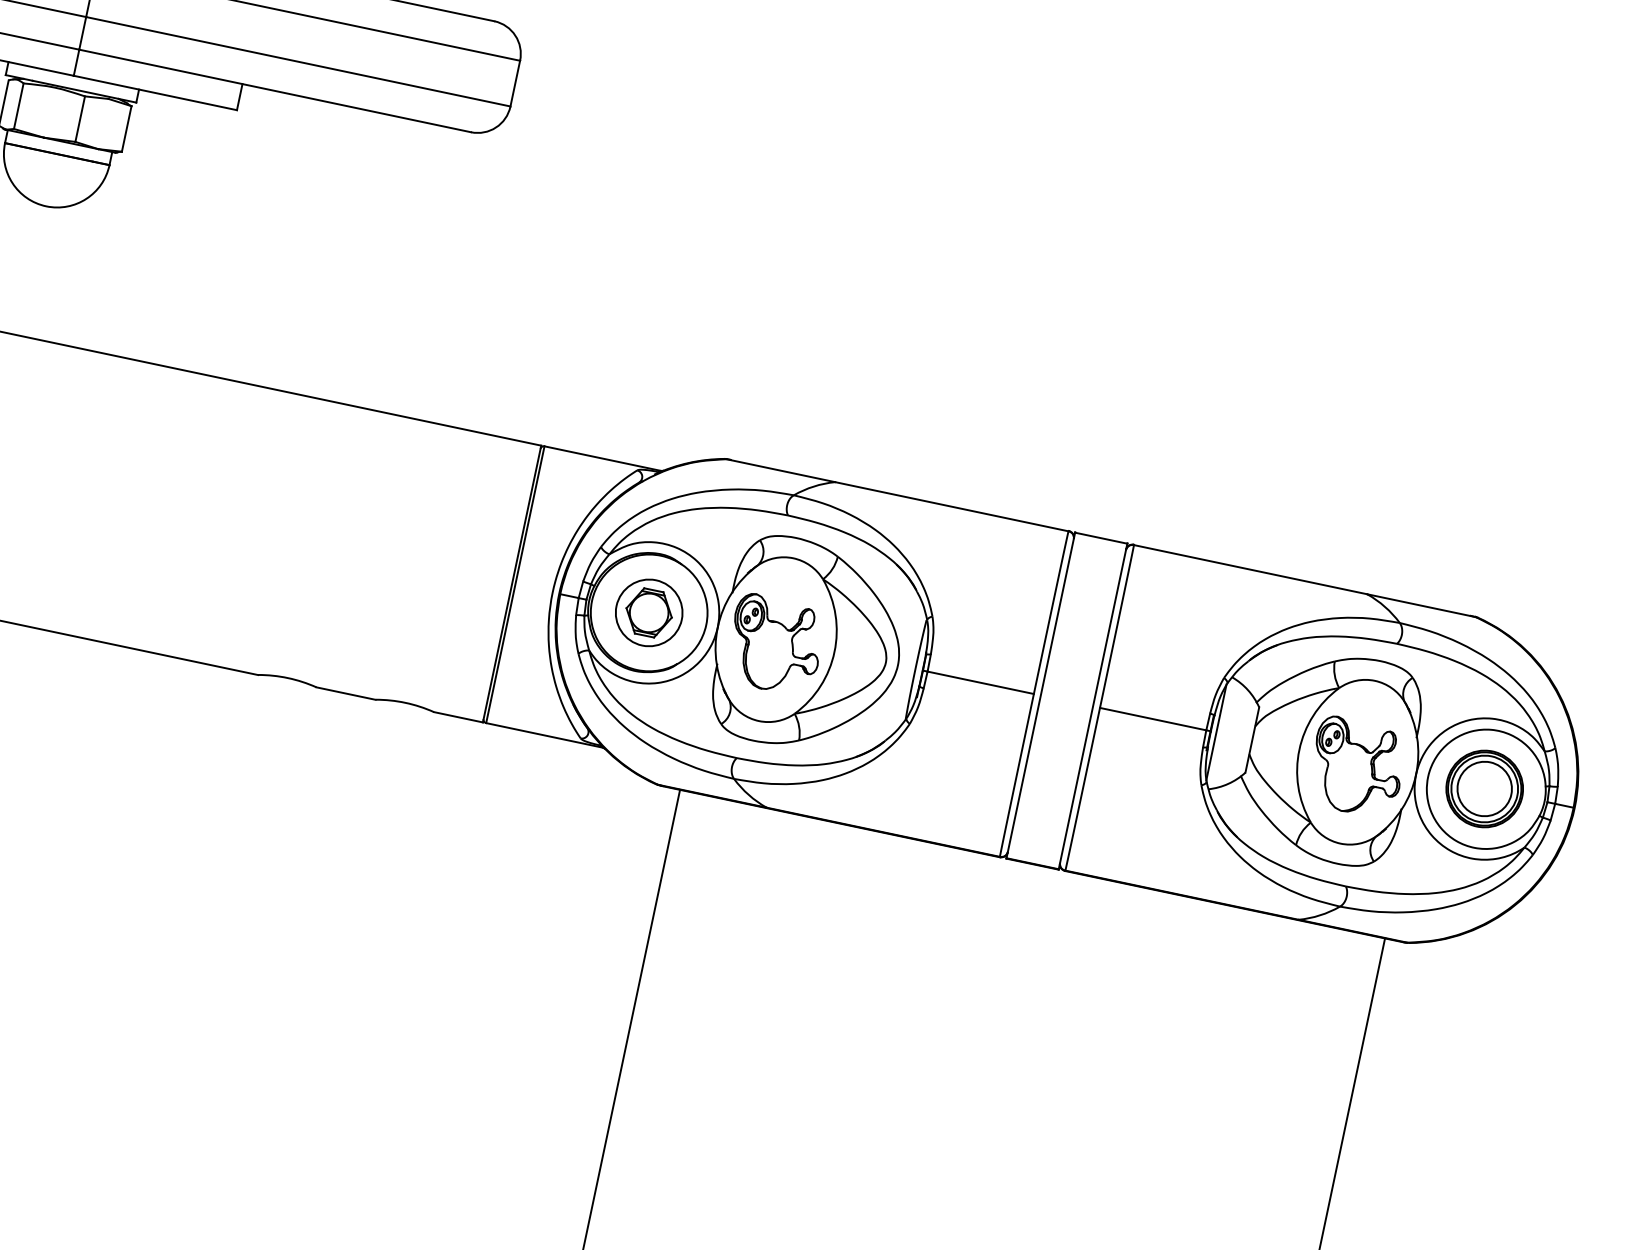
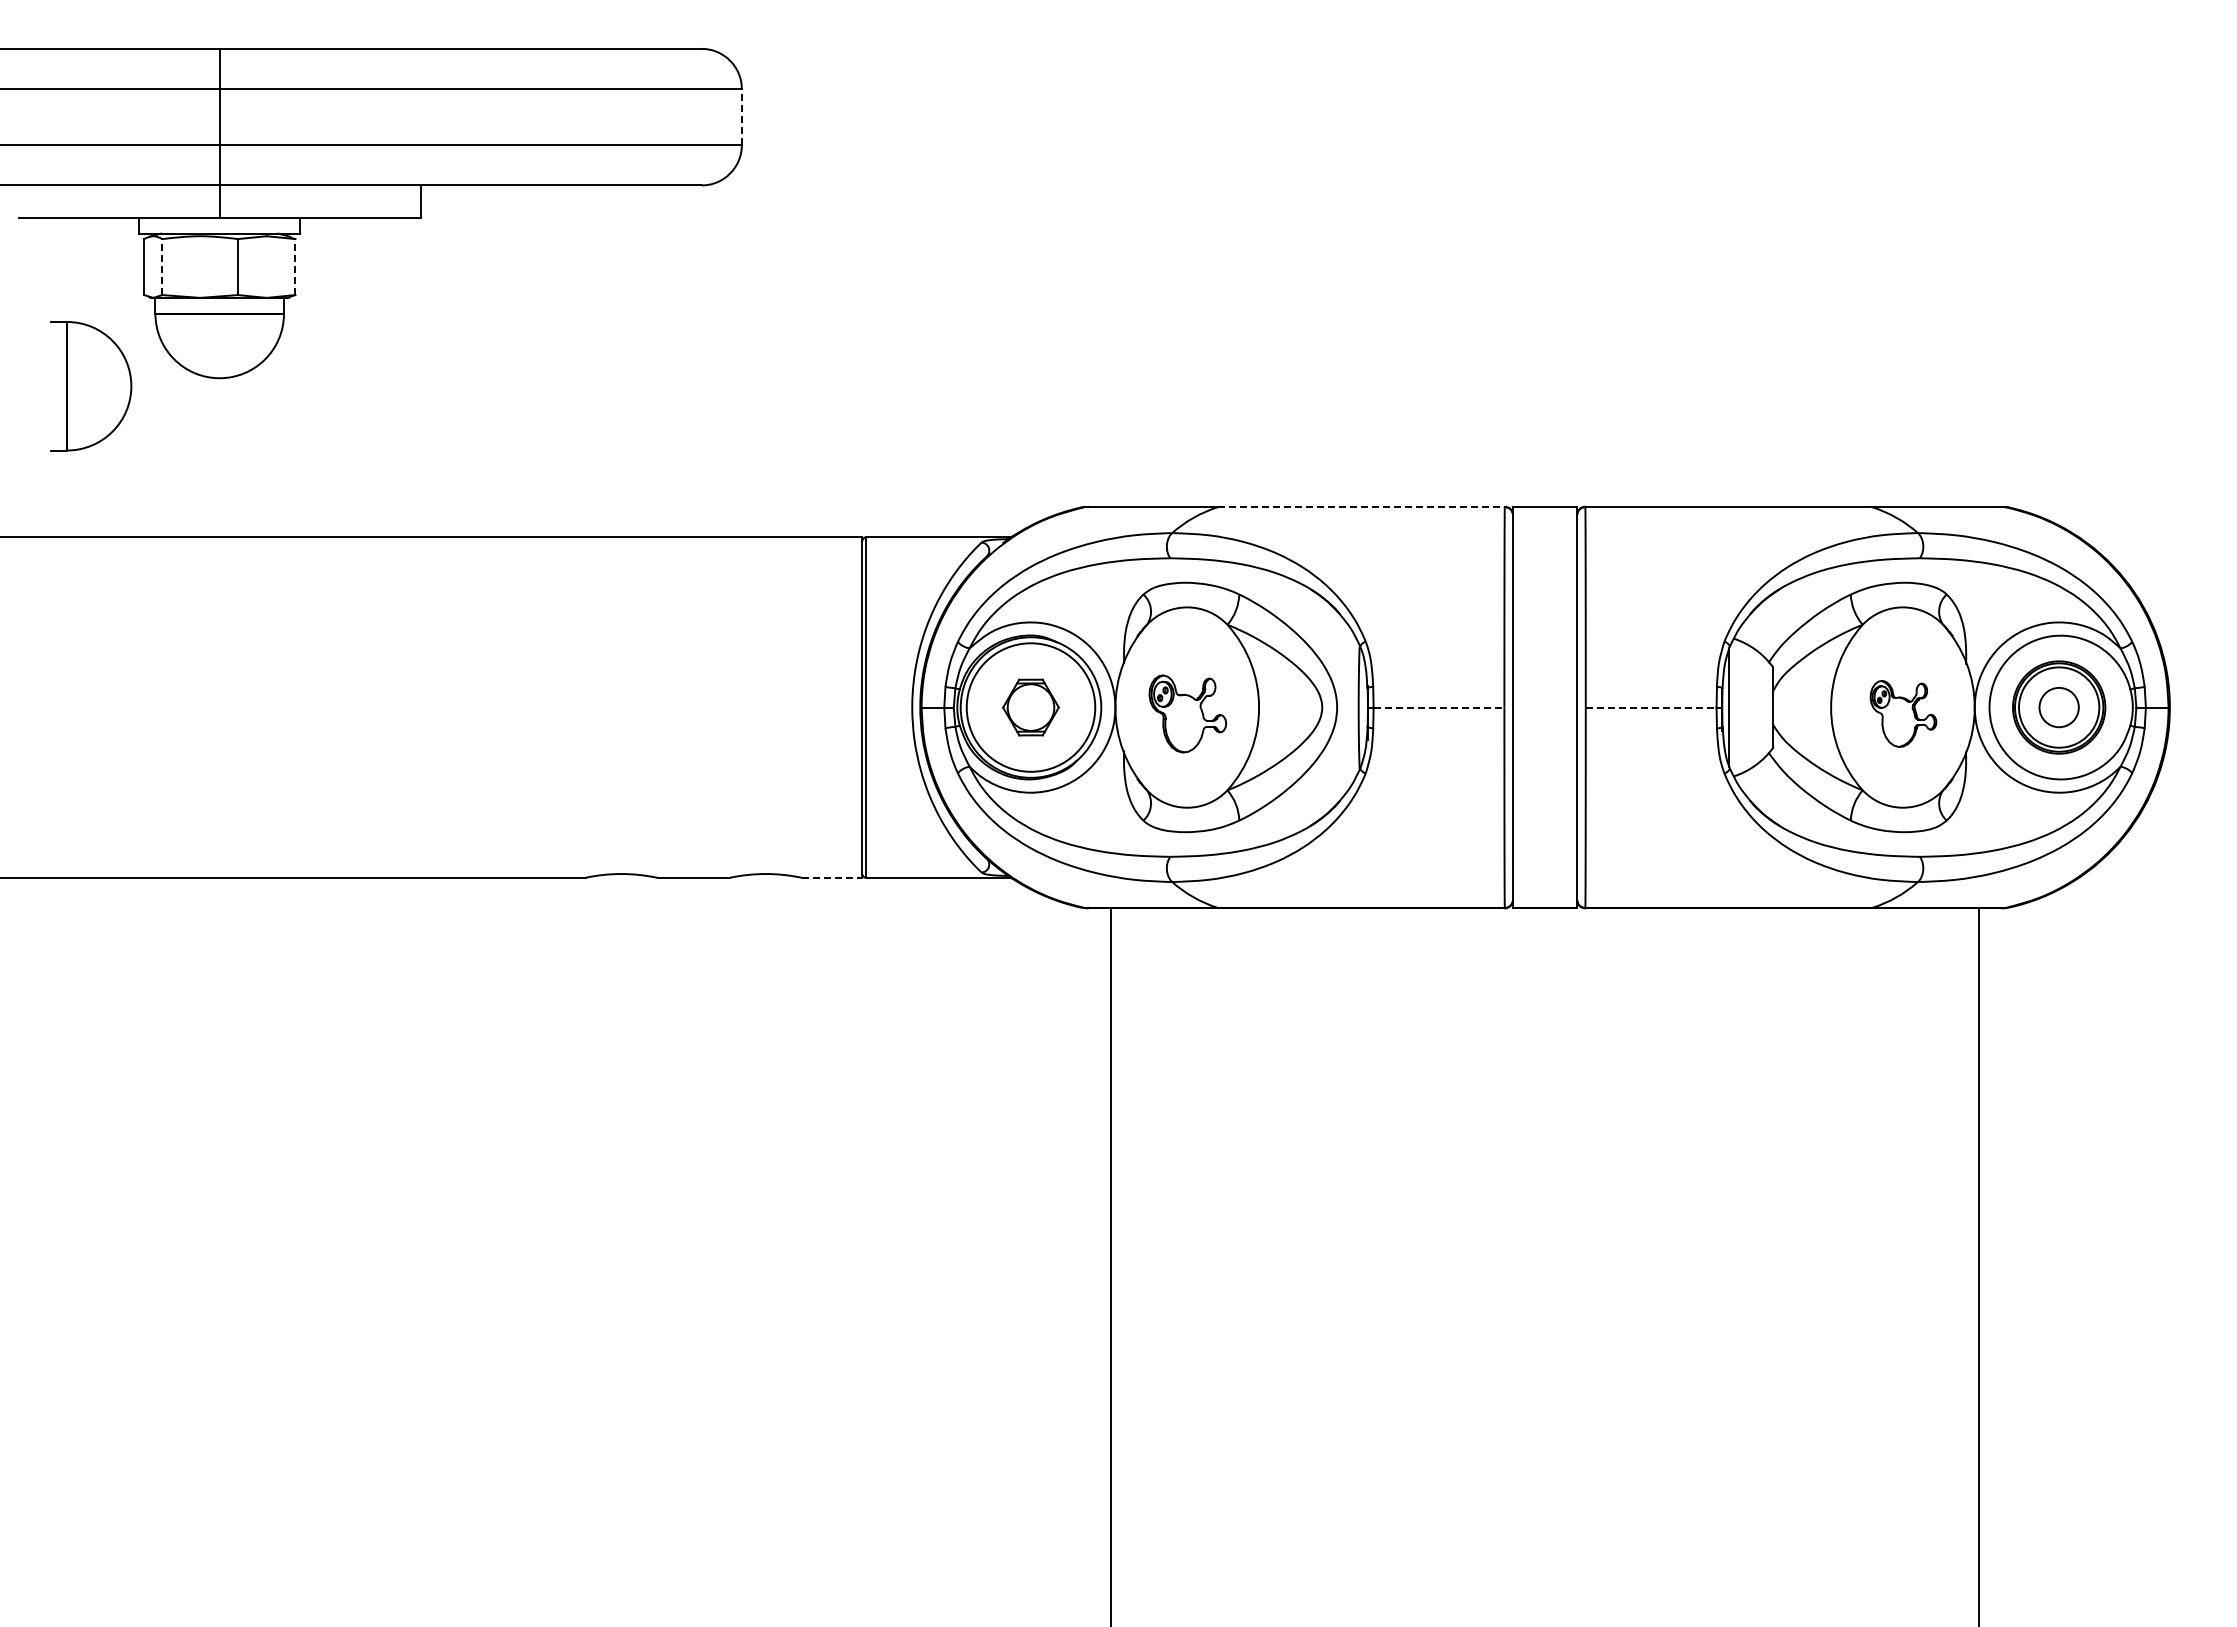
line: (515, 83) -> (741, 116), solid -> dashed
line: (18, 105) -> (162, 266), solid -> dashed
line: (127, 128) -> (295, 266), solid -> dashed
line: (952, 506) -> (1361, 507), solid -> dashed
circle: (648, 612) -> (1030, 707), size x1.6
part: (775, 644) -> (1187, 713), size x0.7
line: (981, 682) -> (1439, 707), solid -> dashed
line: (458, 717) -> (832, 877), solid -> dashed
line: (1153, 719) -> (1651, 707), solid -> dashed
part: (1357, 767) -> (1903, 713), size x0.6
circle: (1484, 788) -> (2058, 707), size x0.6

